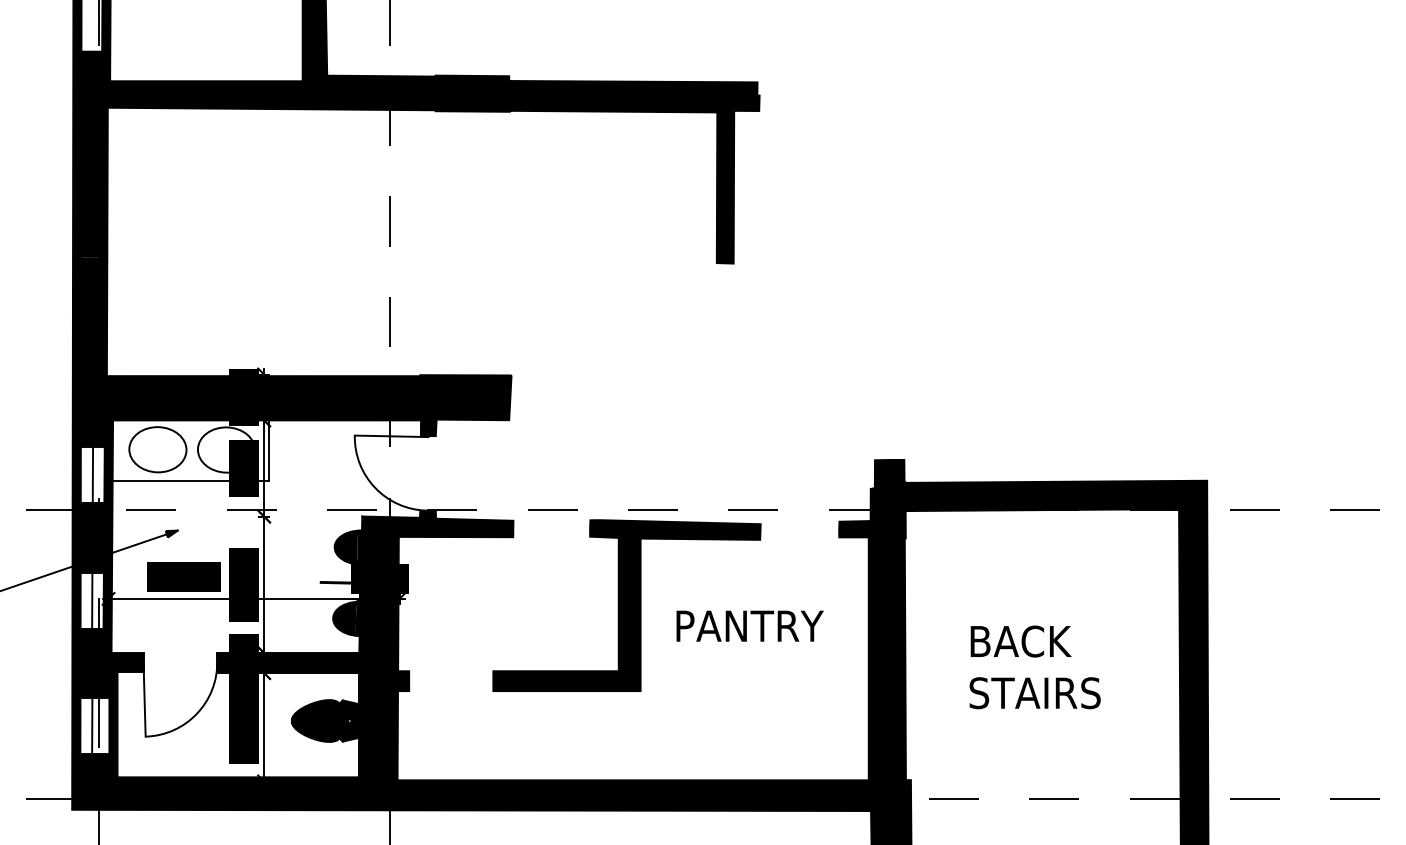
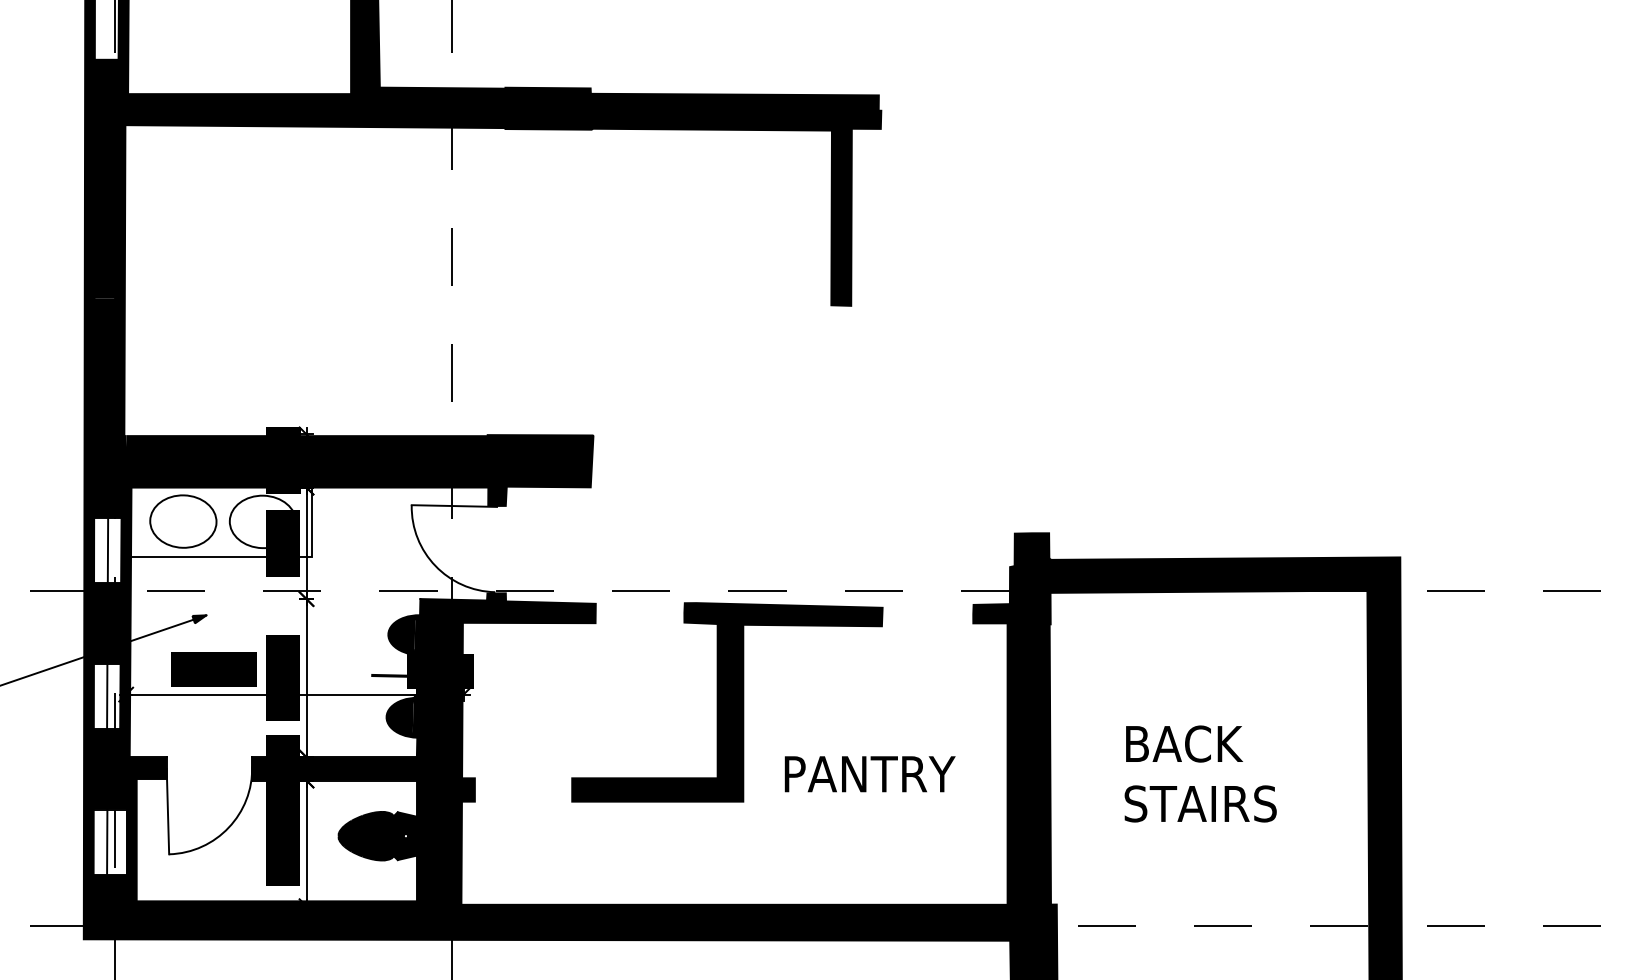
text: (749, 626) -> (869, 774), moved

